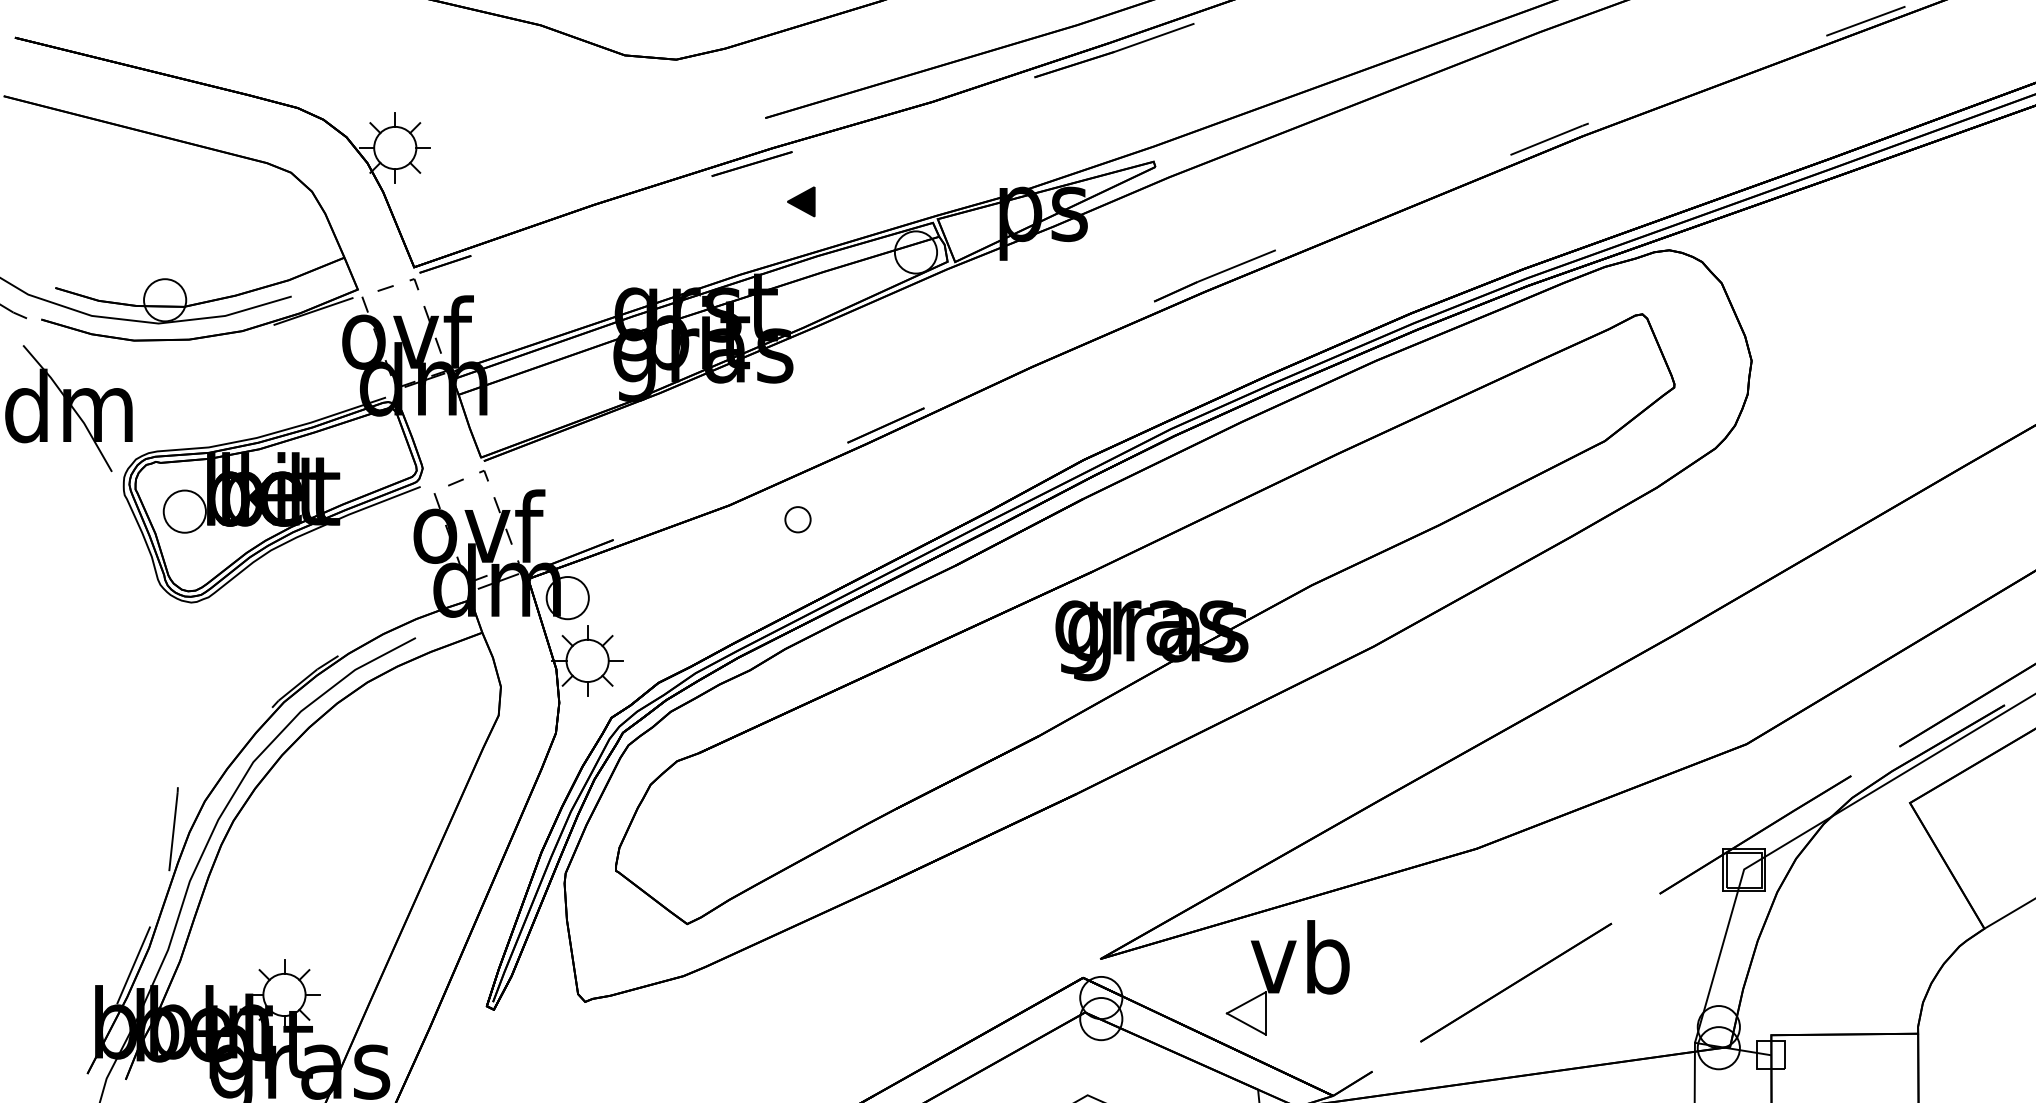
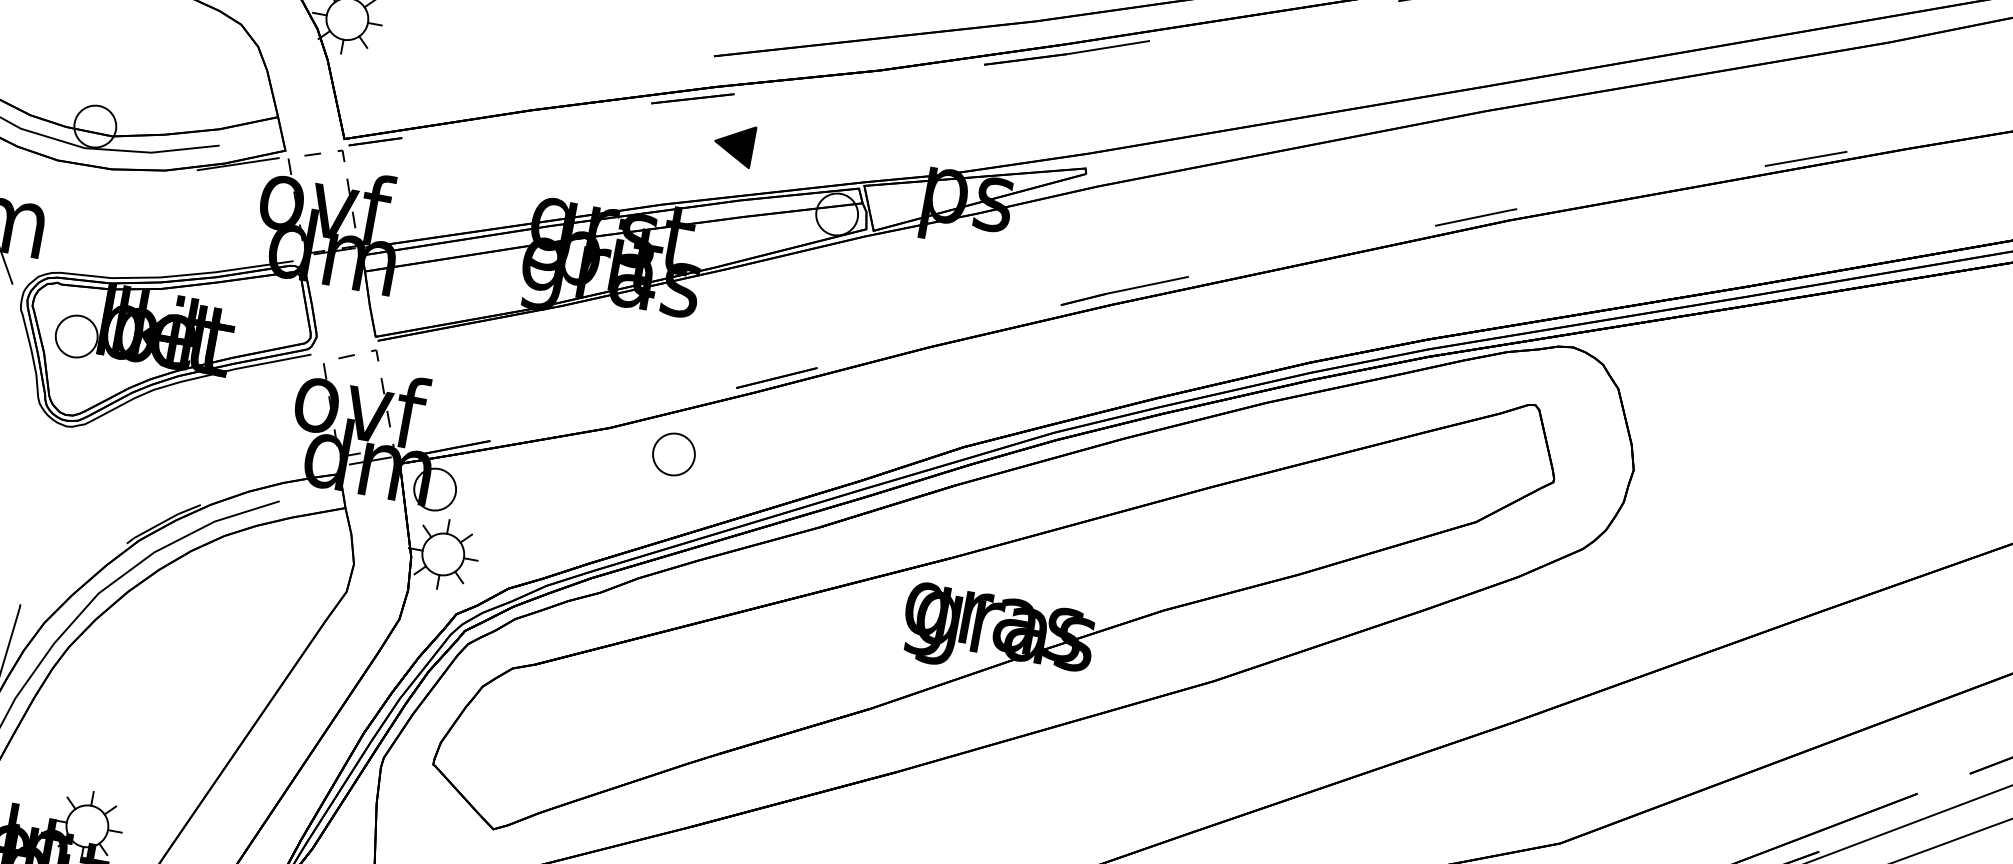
part: (801, 201) -> (734, 144), size x1.43
part: (797, 519) -> (673, 454), size x1.67

